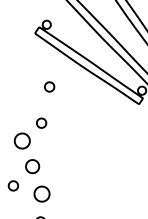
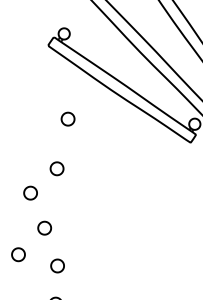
part: (22, 140) -> (30, 192), size x0.62
part: (32, 166) -> (44, 227), size x0.71
part: (41, 193) -> (57, 265), size x0.62

